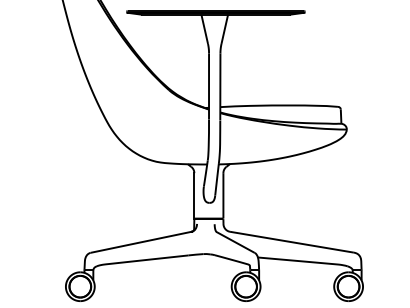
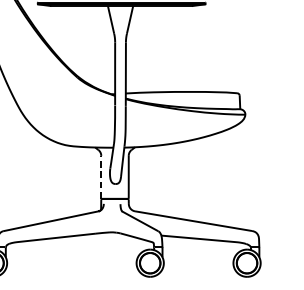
line: (194, 195) -> (101, 177), solid -> dashed

